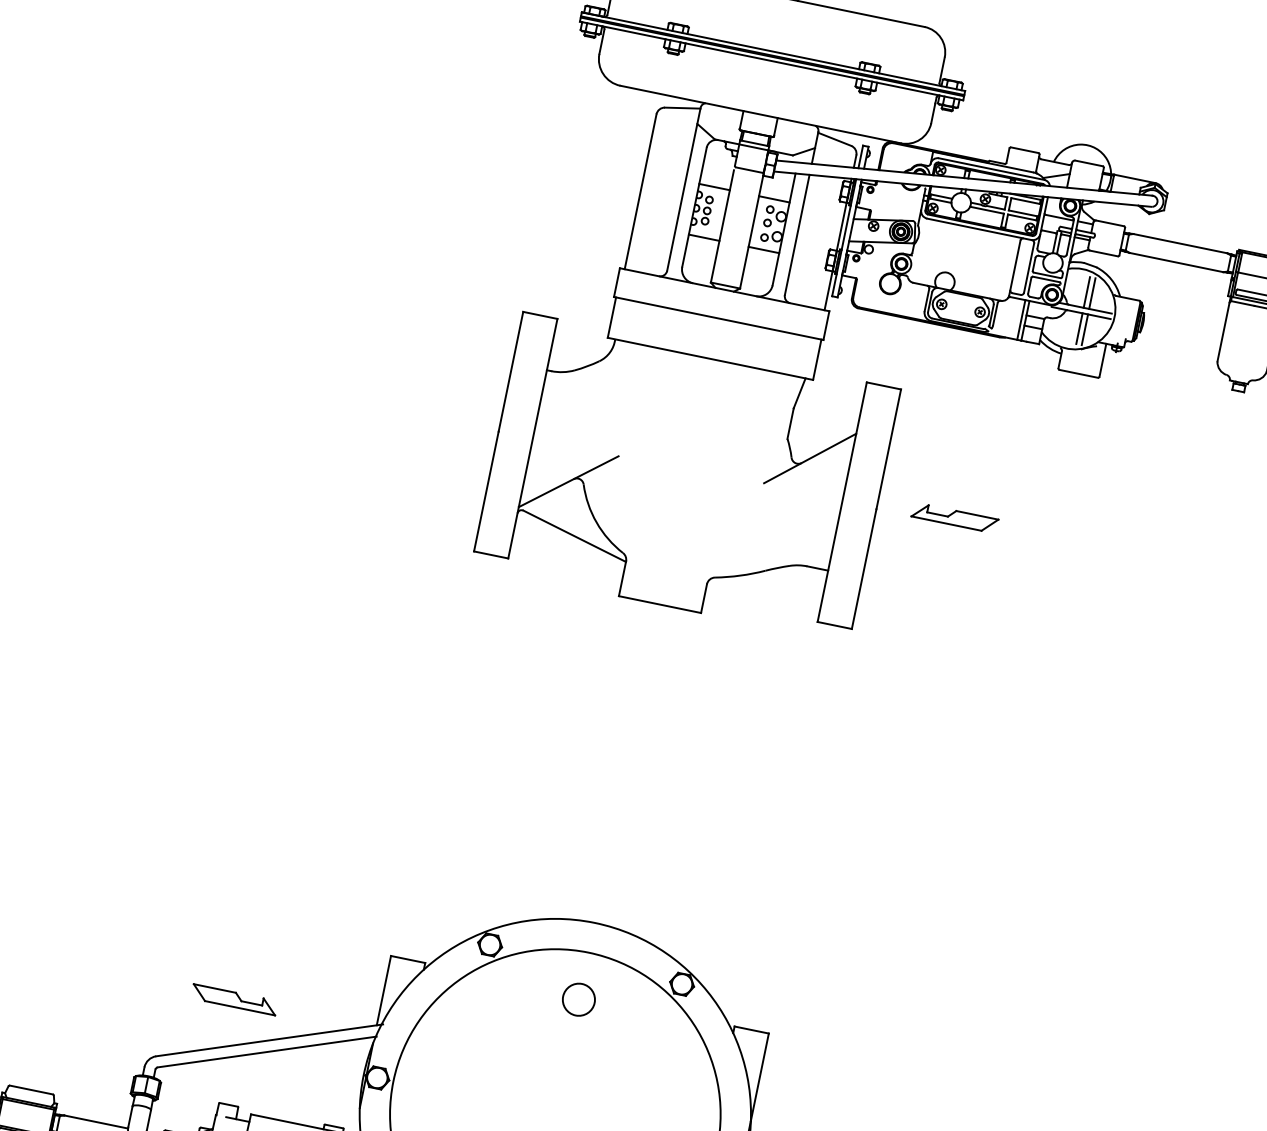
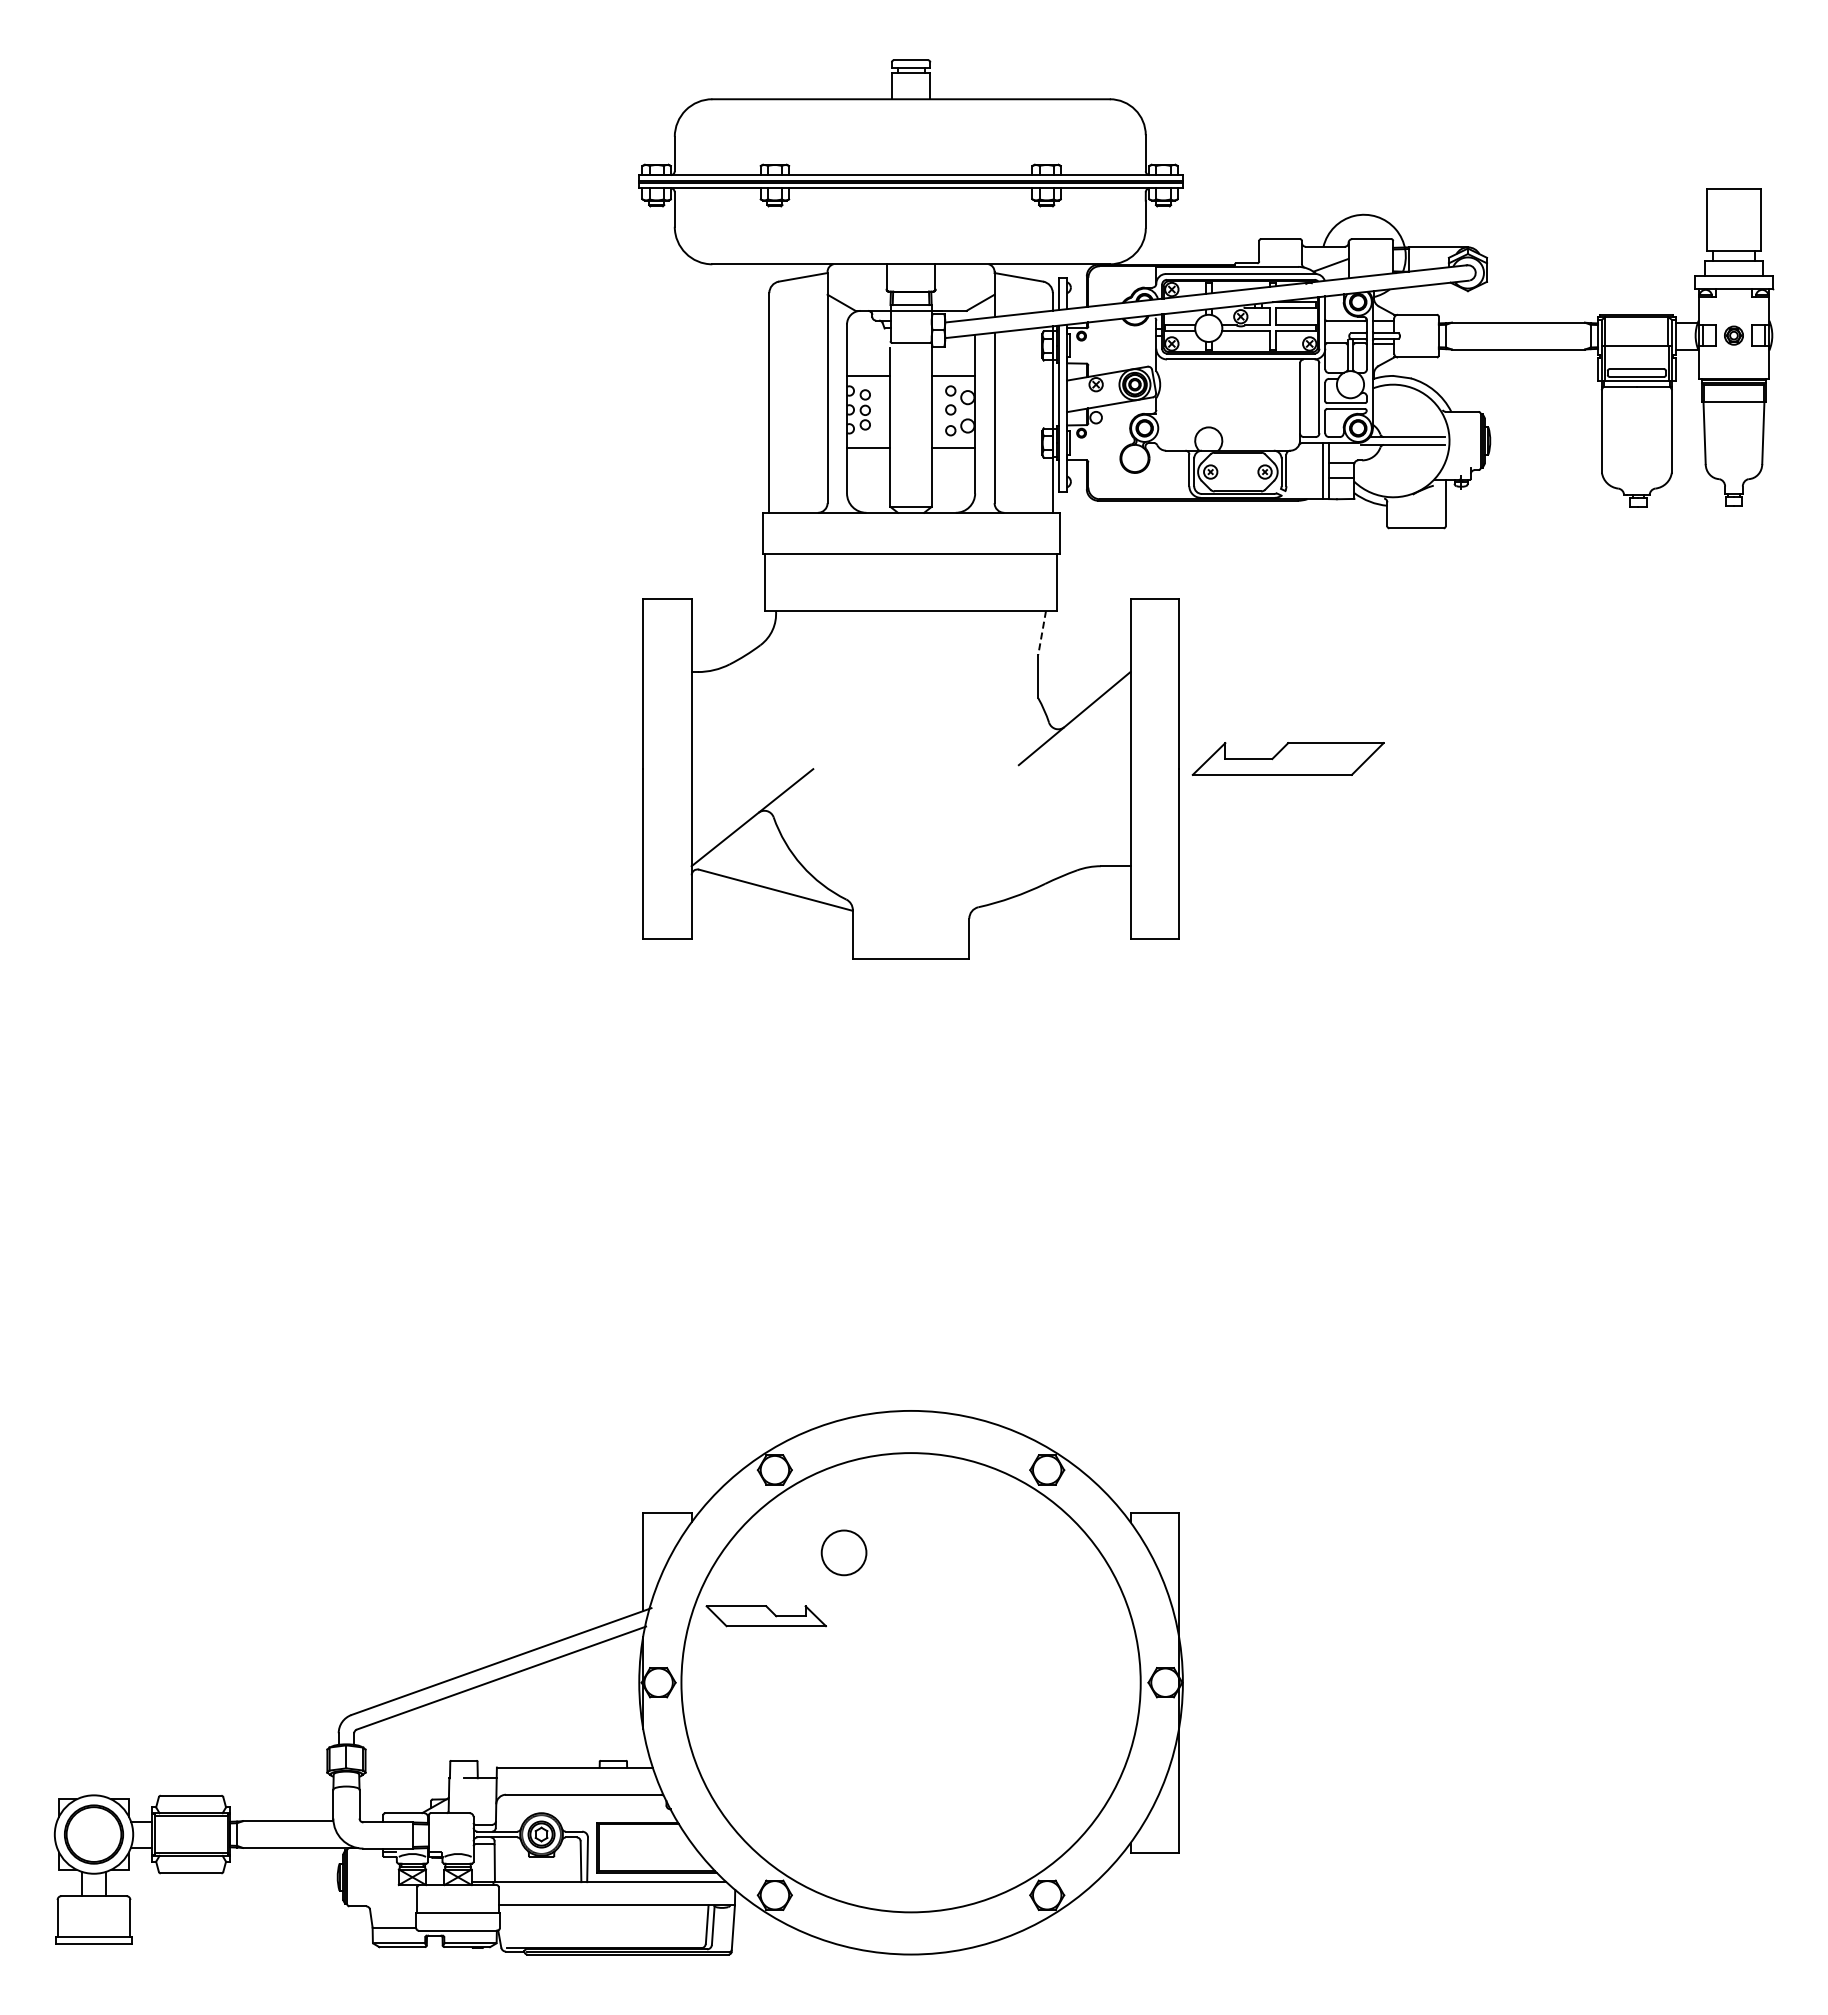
line: (1086, 292) -> (1404, 415), removed
line: (1092, 293) -> (1412, 415), removed
line: (1079, 328) -> (1404, 466), removed
line: (1084, 329) -> (1412, 466), removed
line: (799, 393) -> (1042, 633), solid -> dashed
part: (955, 518) -> (1288, 759), size x1.6
part: (233, 999) -> (765, 1616), moved
circle: (578, 999) -> (843, 1552), moved

